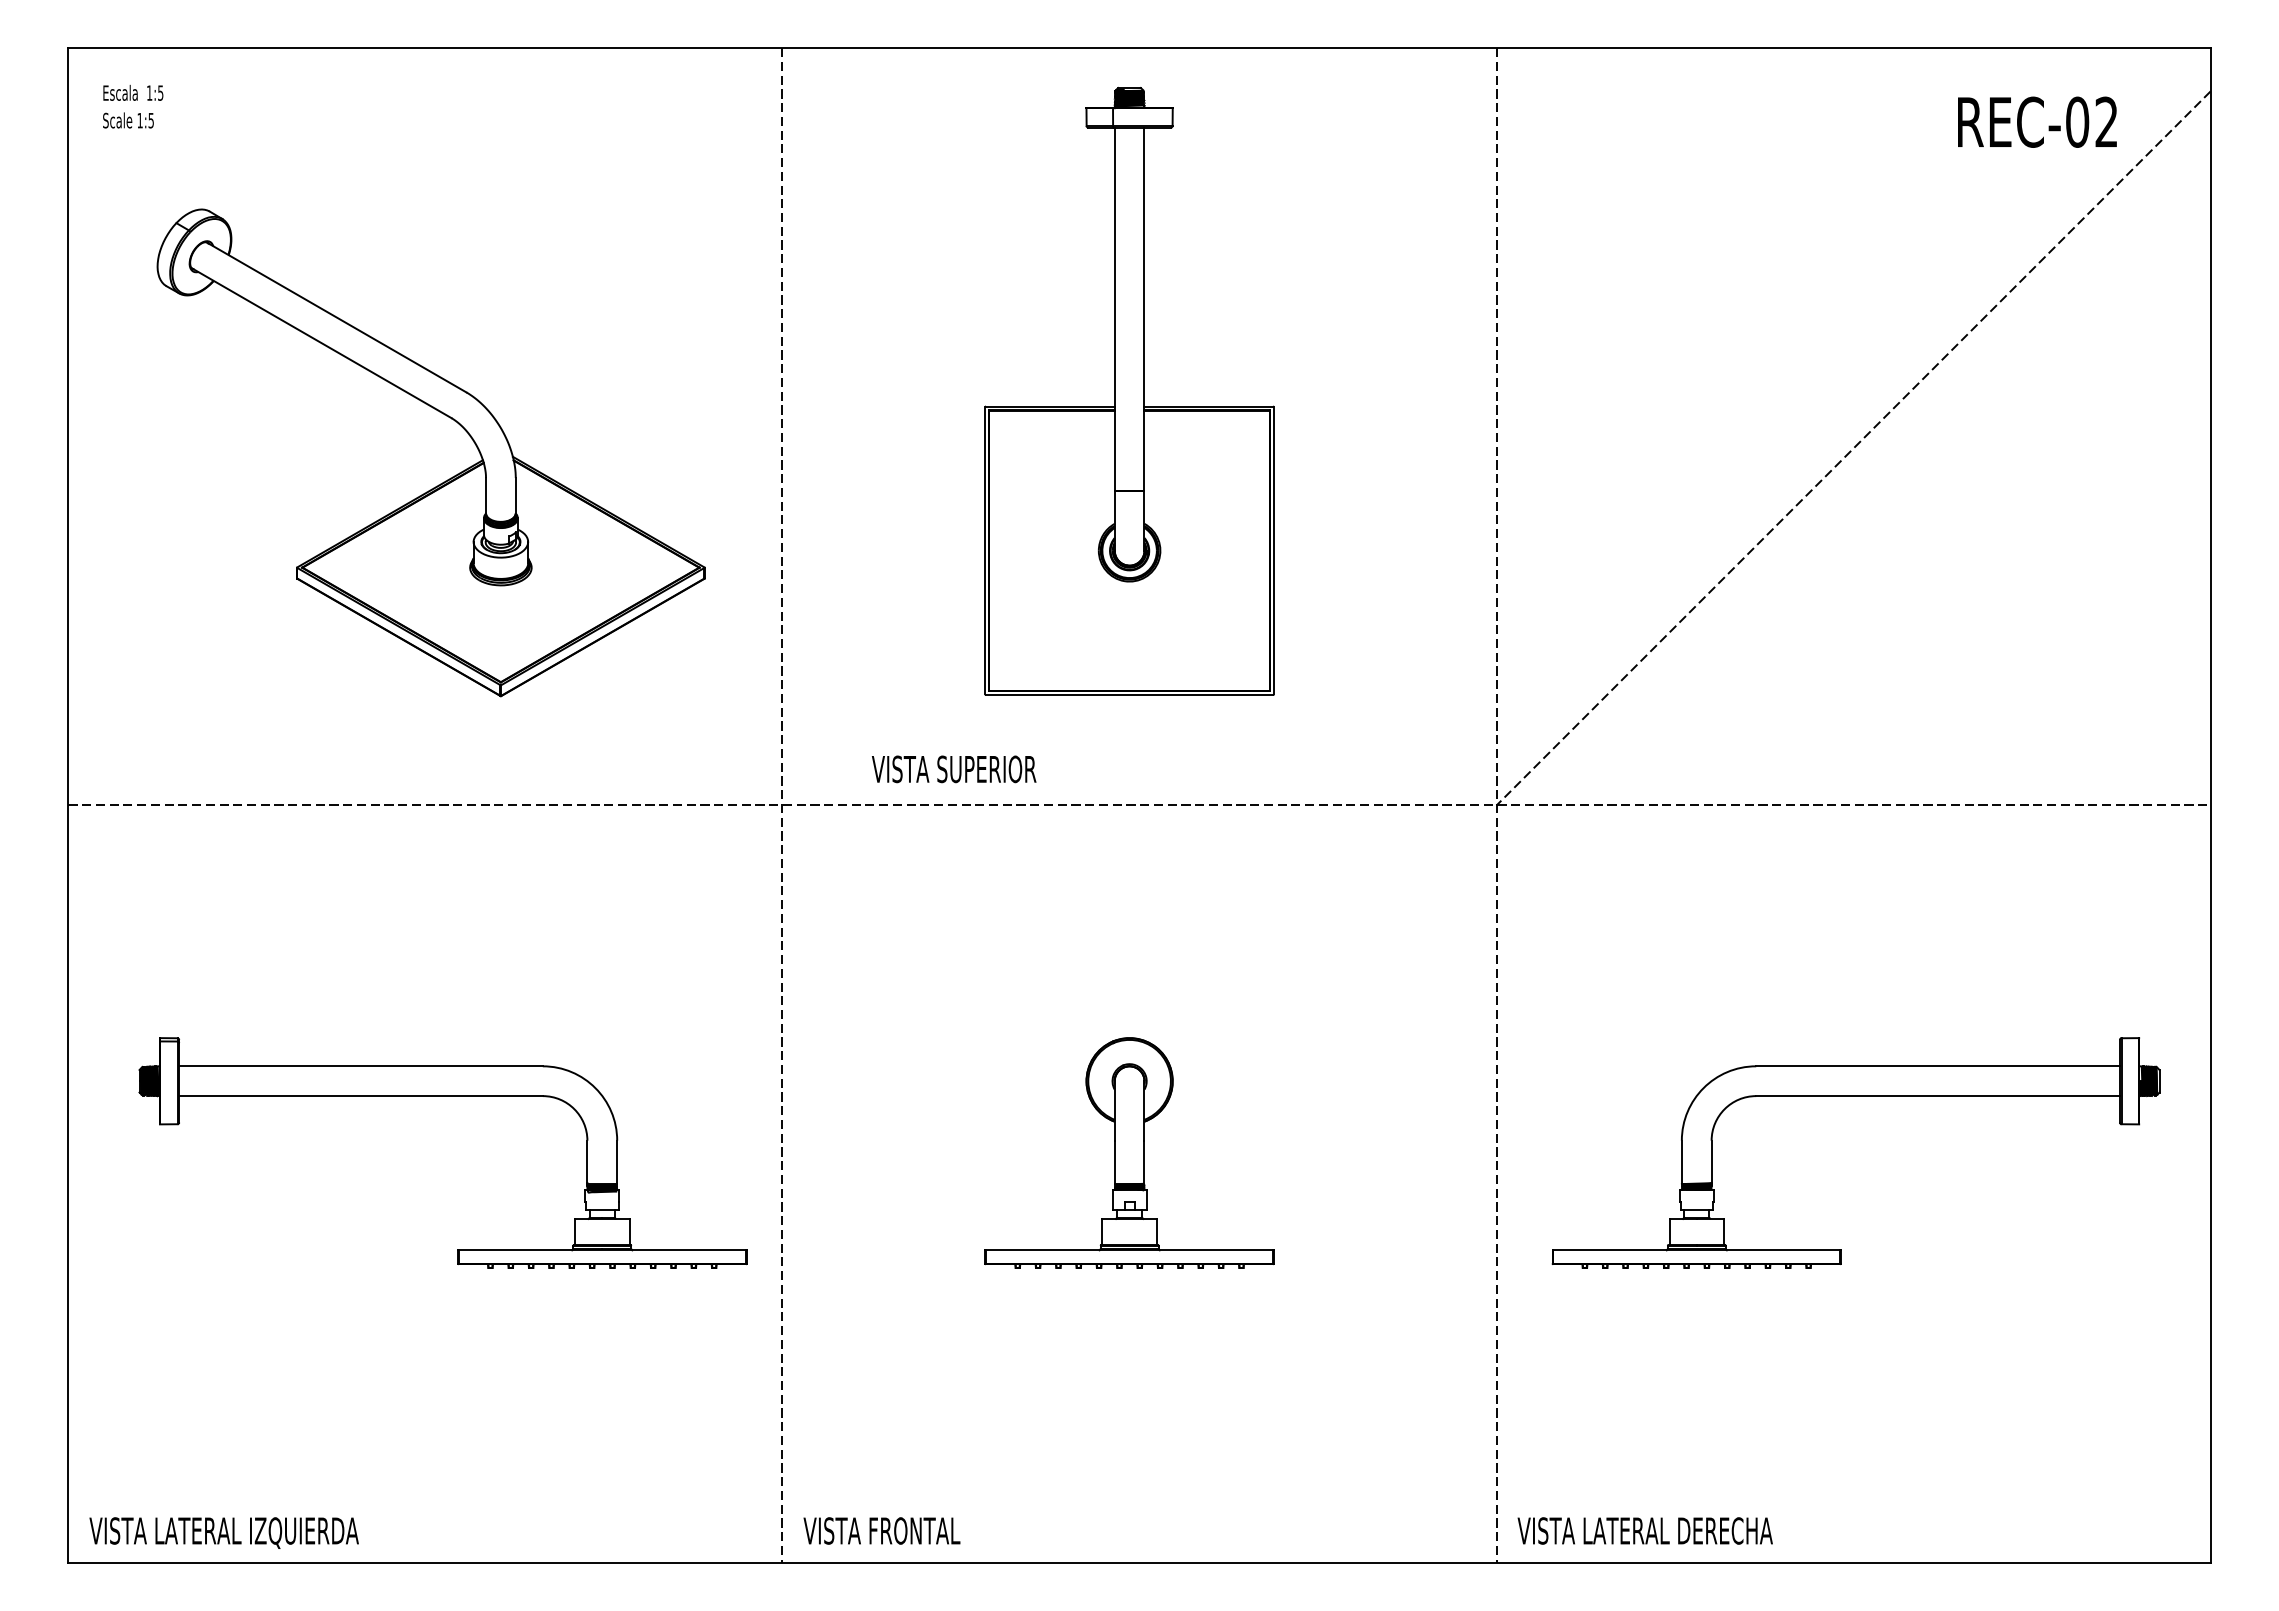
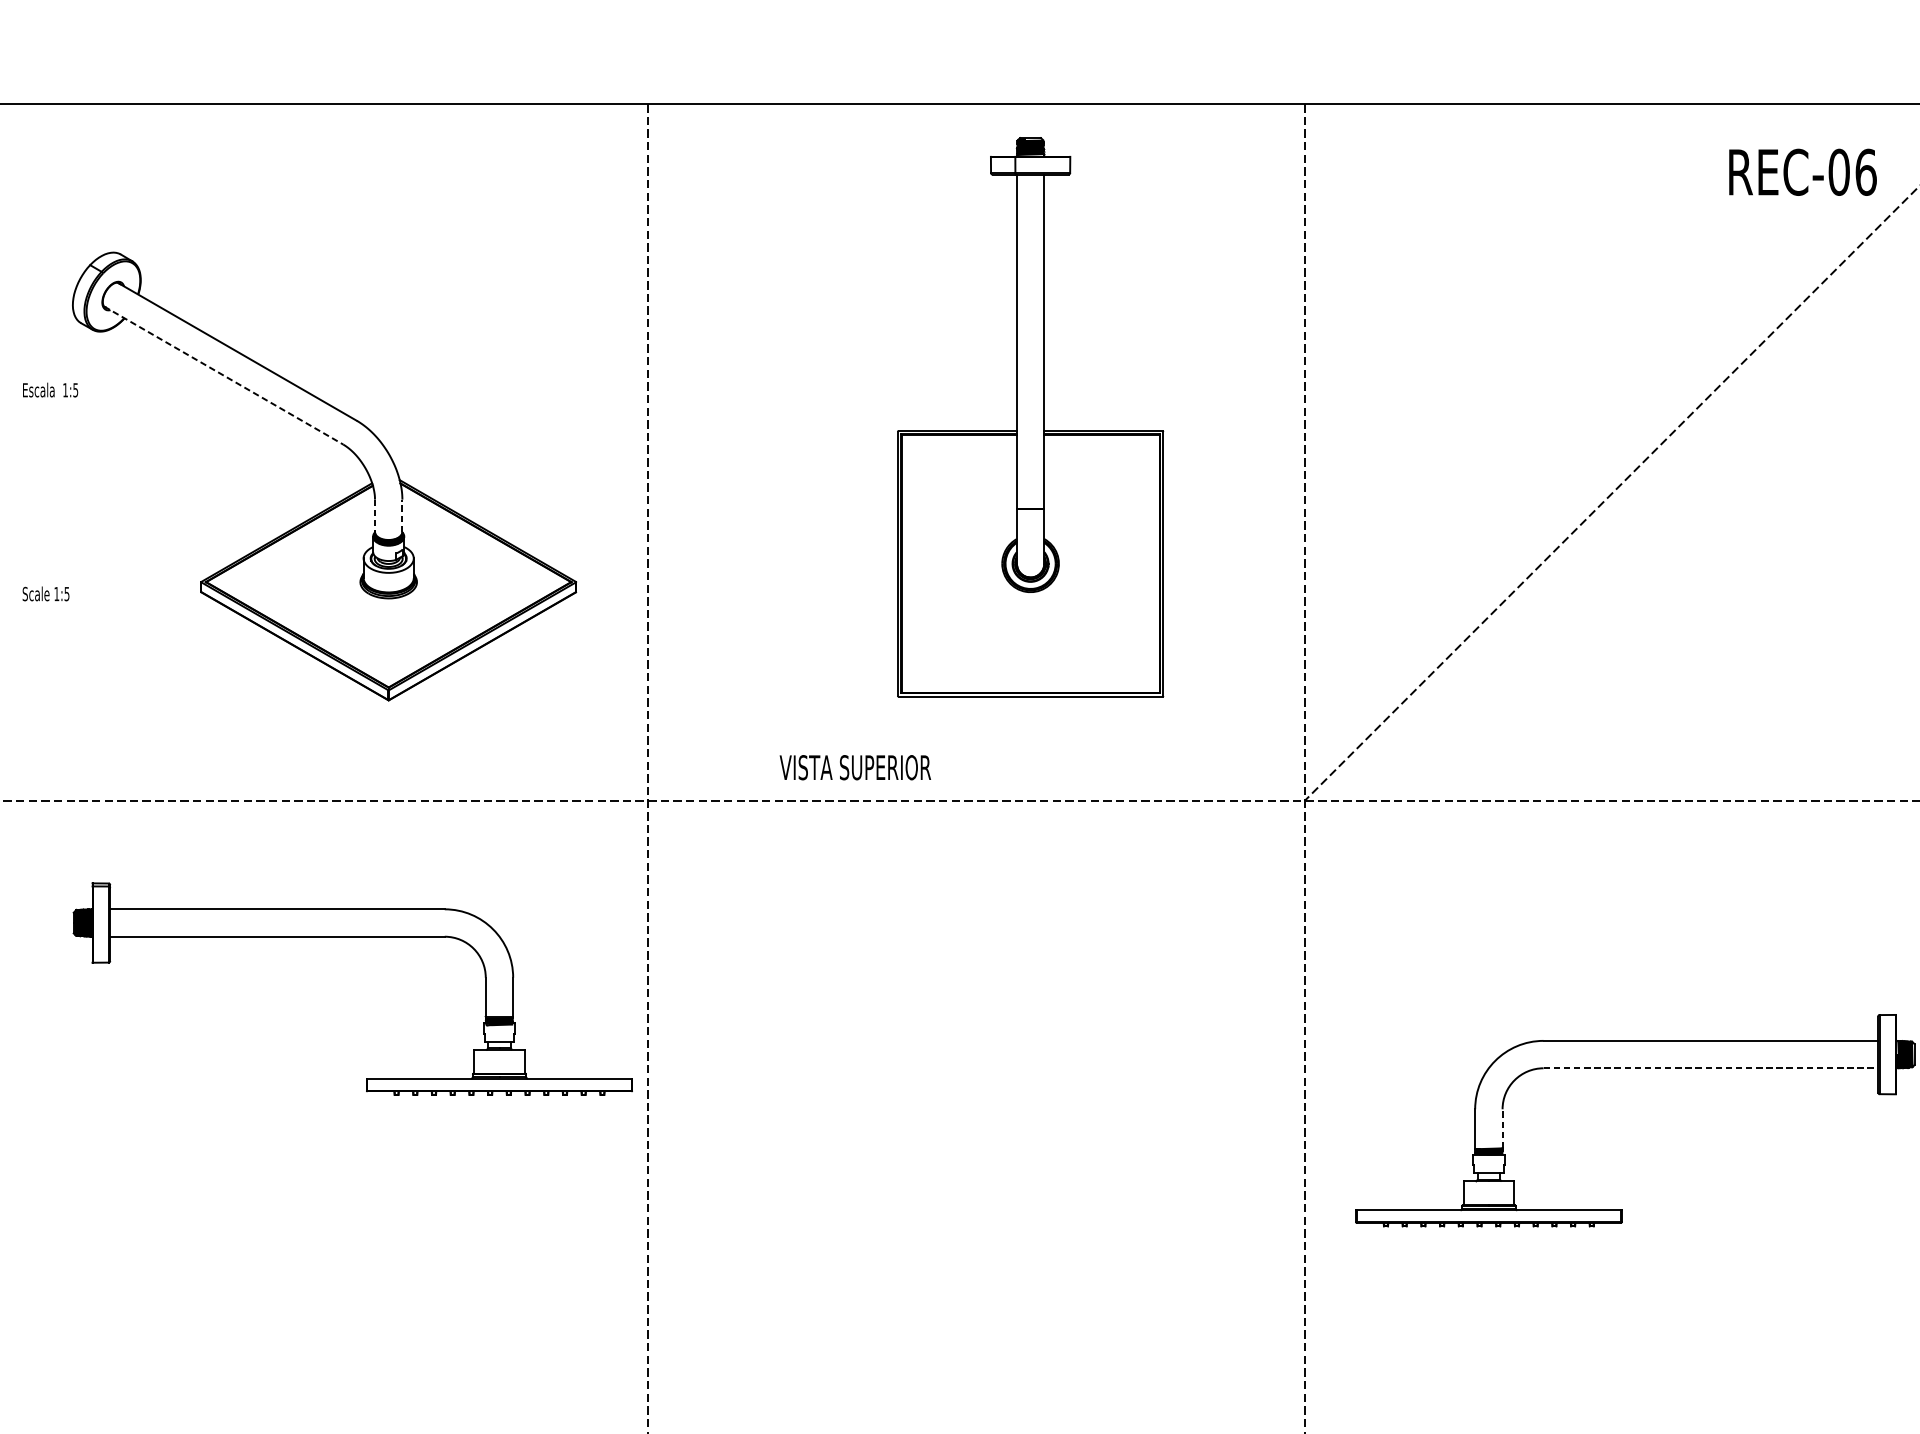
text: (133, 92) -> (50, 389), moved
text: (128, 120) -> (46, 593), moved
text: (2106, 121) -> (1865, 171), REC-02 -> REC-06
line: (321, 343) -> (223, 375), solid -> dashed
part: (1129, 391) -> (1030, 417), moved
line: (486, 495) -> (375, 515), solid -> dashed
line: (515, 495) -> (402, 515), solid -> dashed
text: (954, 769) -> (855, 767), moved
part: (442, 1096) -> (352, 937), moved
line: (1938, 1096) -> (1711, 1068), solid -> dashed
part: (1129, 1152) -> (967, 1120), removed
line: (1711, 1161) -> (1502, 1128), solid -> dashed

